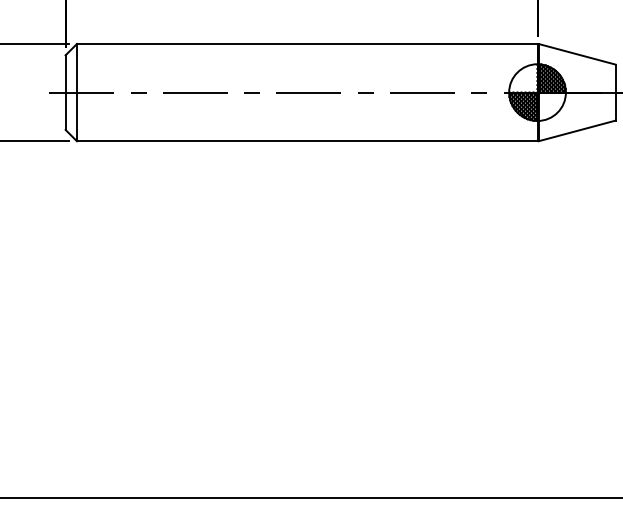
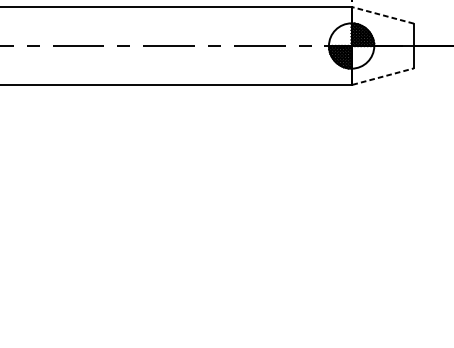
line: (577, 54) -> (383, 15), solid -> dashed
line: (577, 130) -> (383, 76), solid -> dashed

